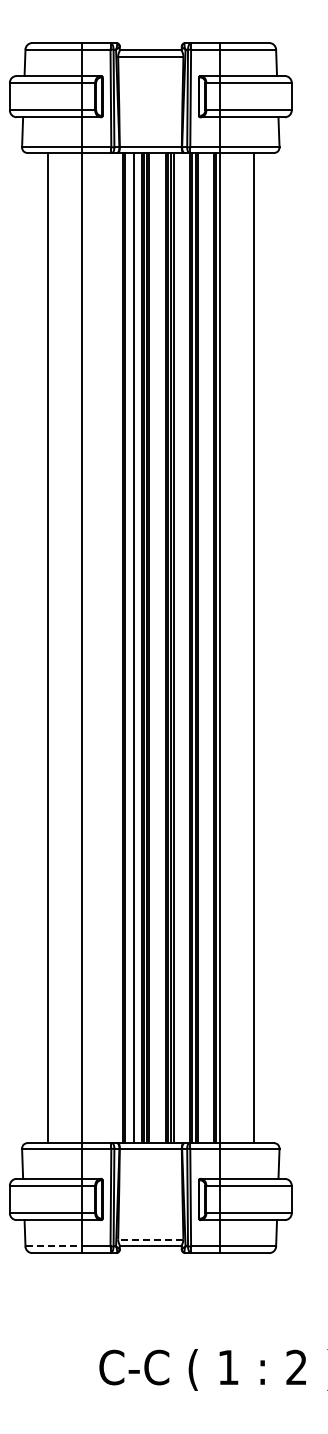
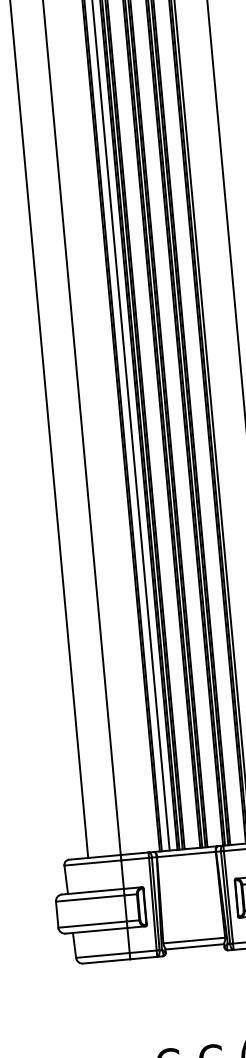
line: (150, 1239) -> (193, 940), dashed -> solid
line: (54, 1246) -> (103, 955), dashed -> solid

